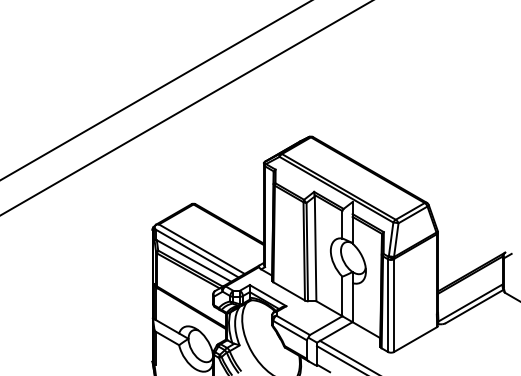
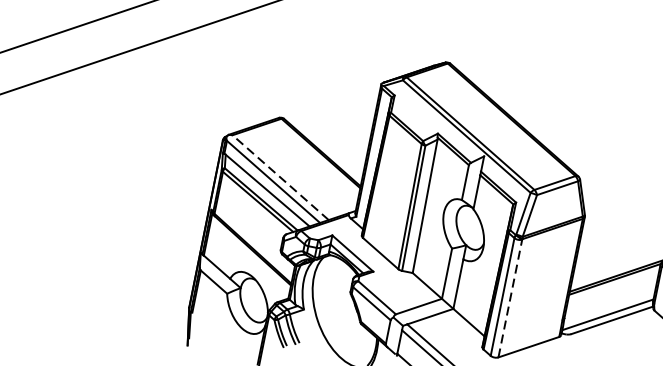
line: (201, 248) -> (280, 176), solid -> dashed
line: (394, 305) -> (510, 298), solid -> dashed

